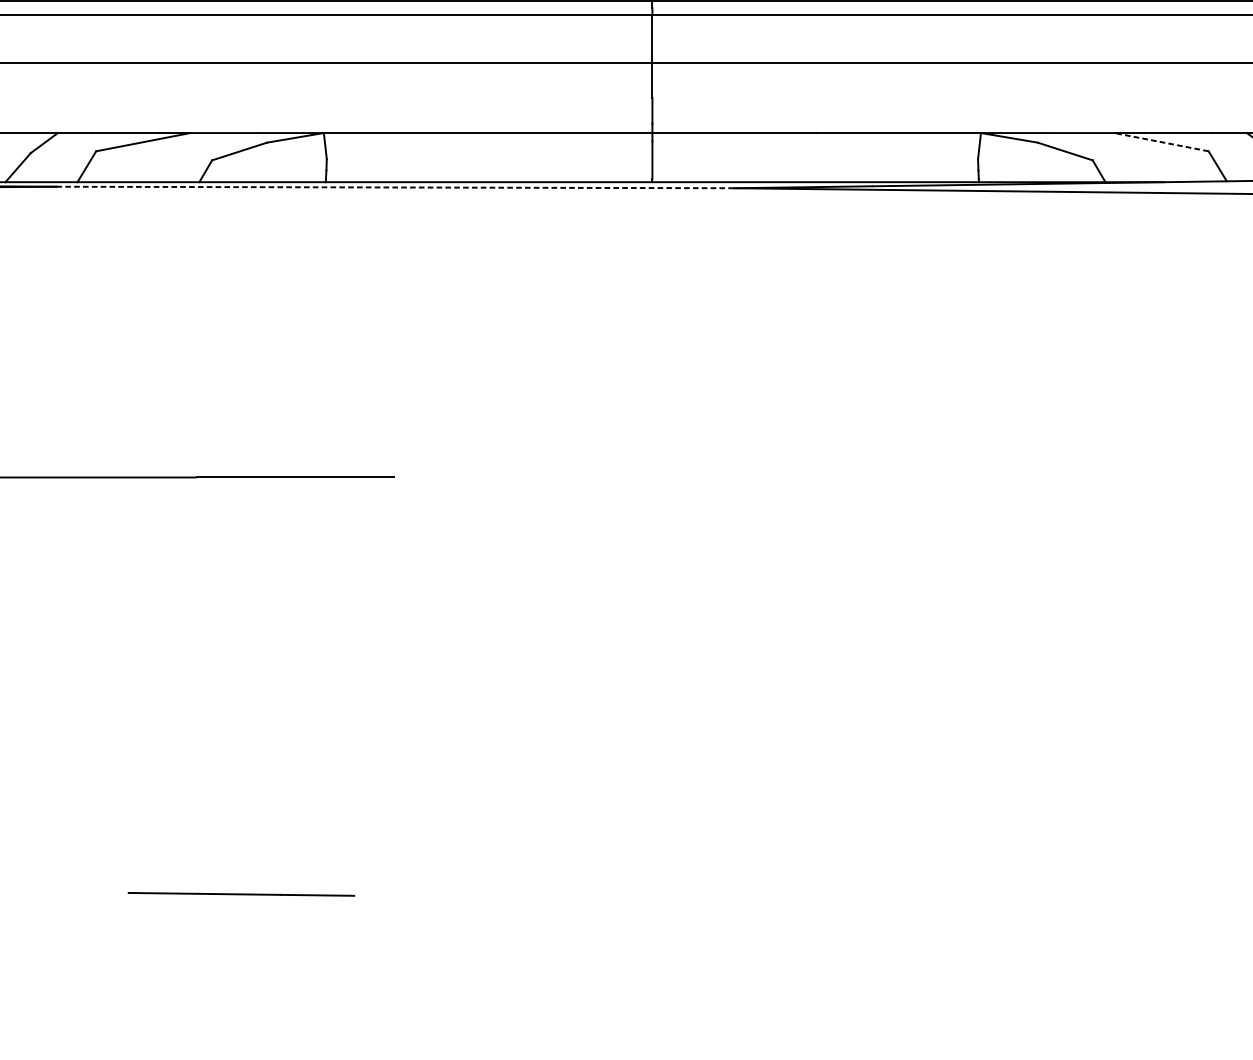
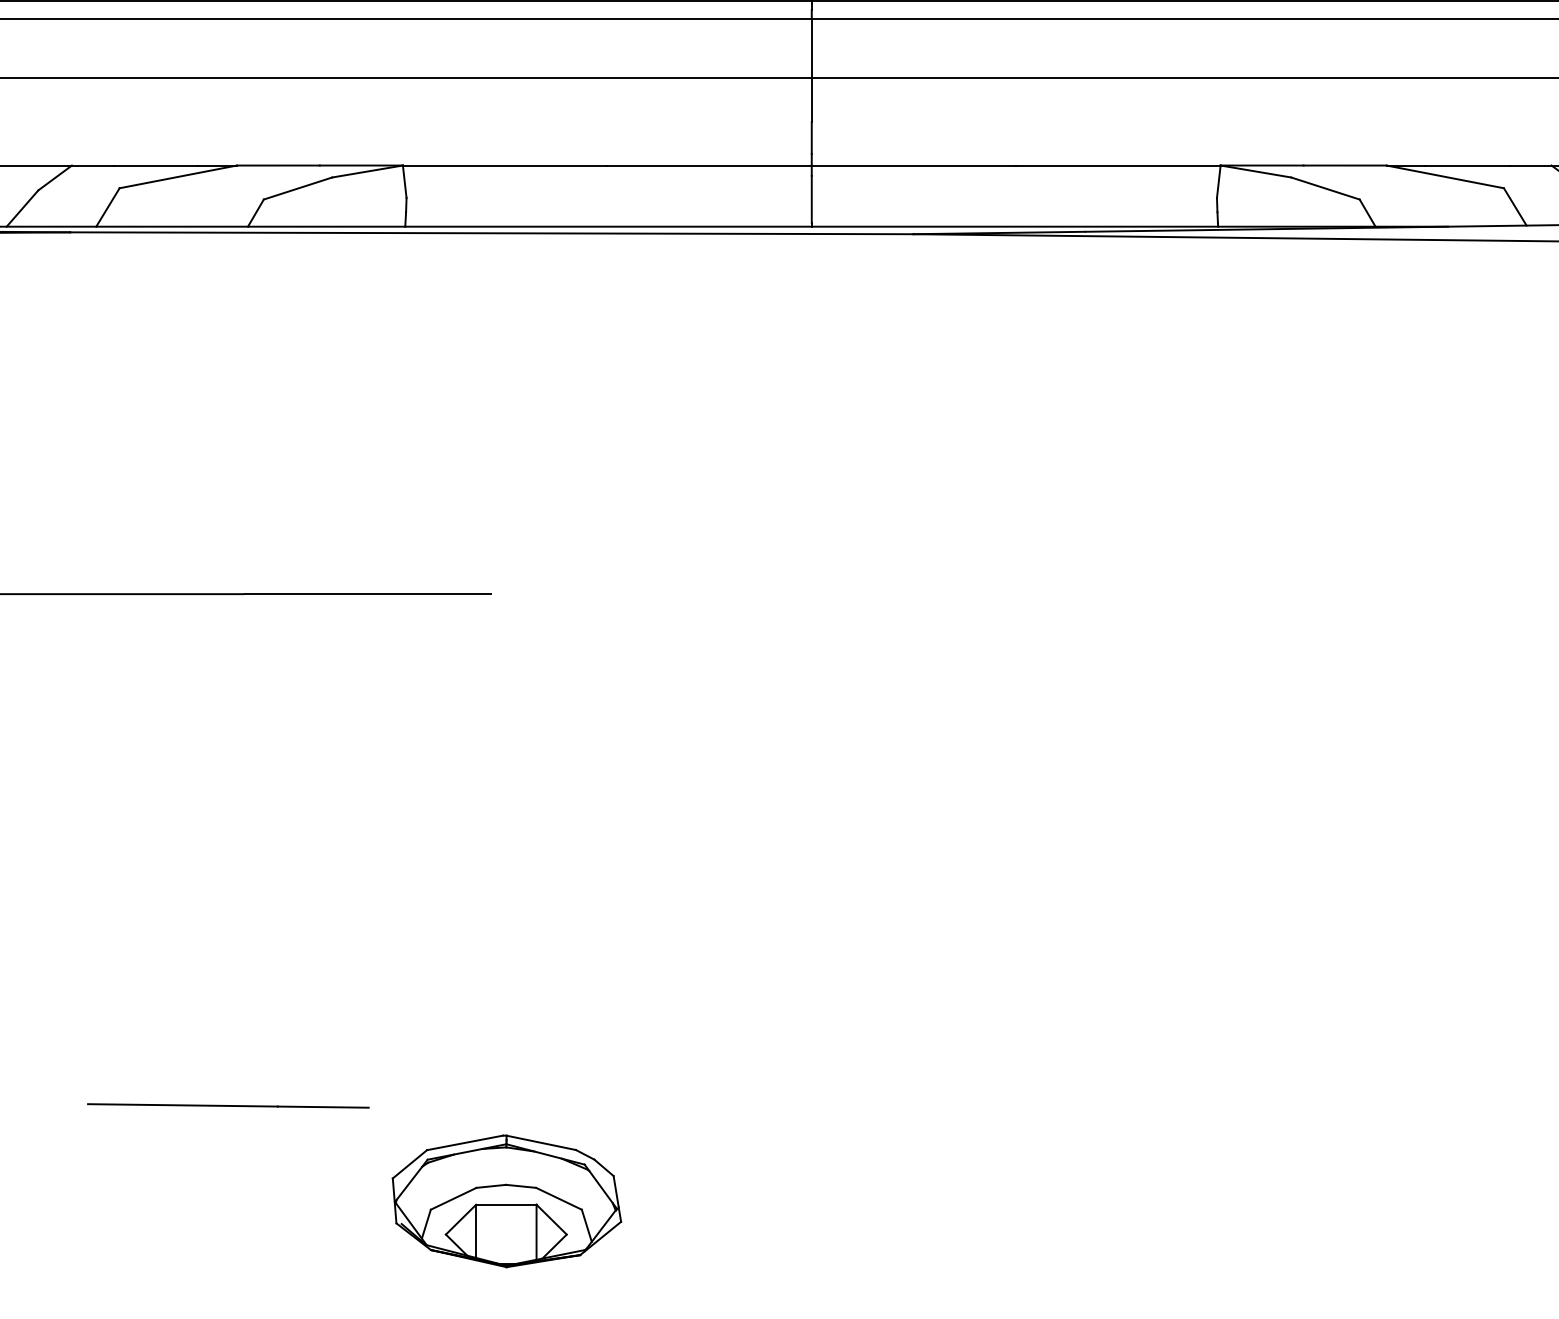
line: (1161, 141) -> (1445, 176), dashed -> solid
line: (395, 187) -> (491, 233), dashed -> solid
line: (241, 894) -> (228, 1105), moved
part: (407, 965) -> (506, 1201), added

